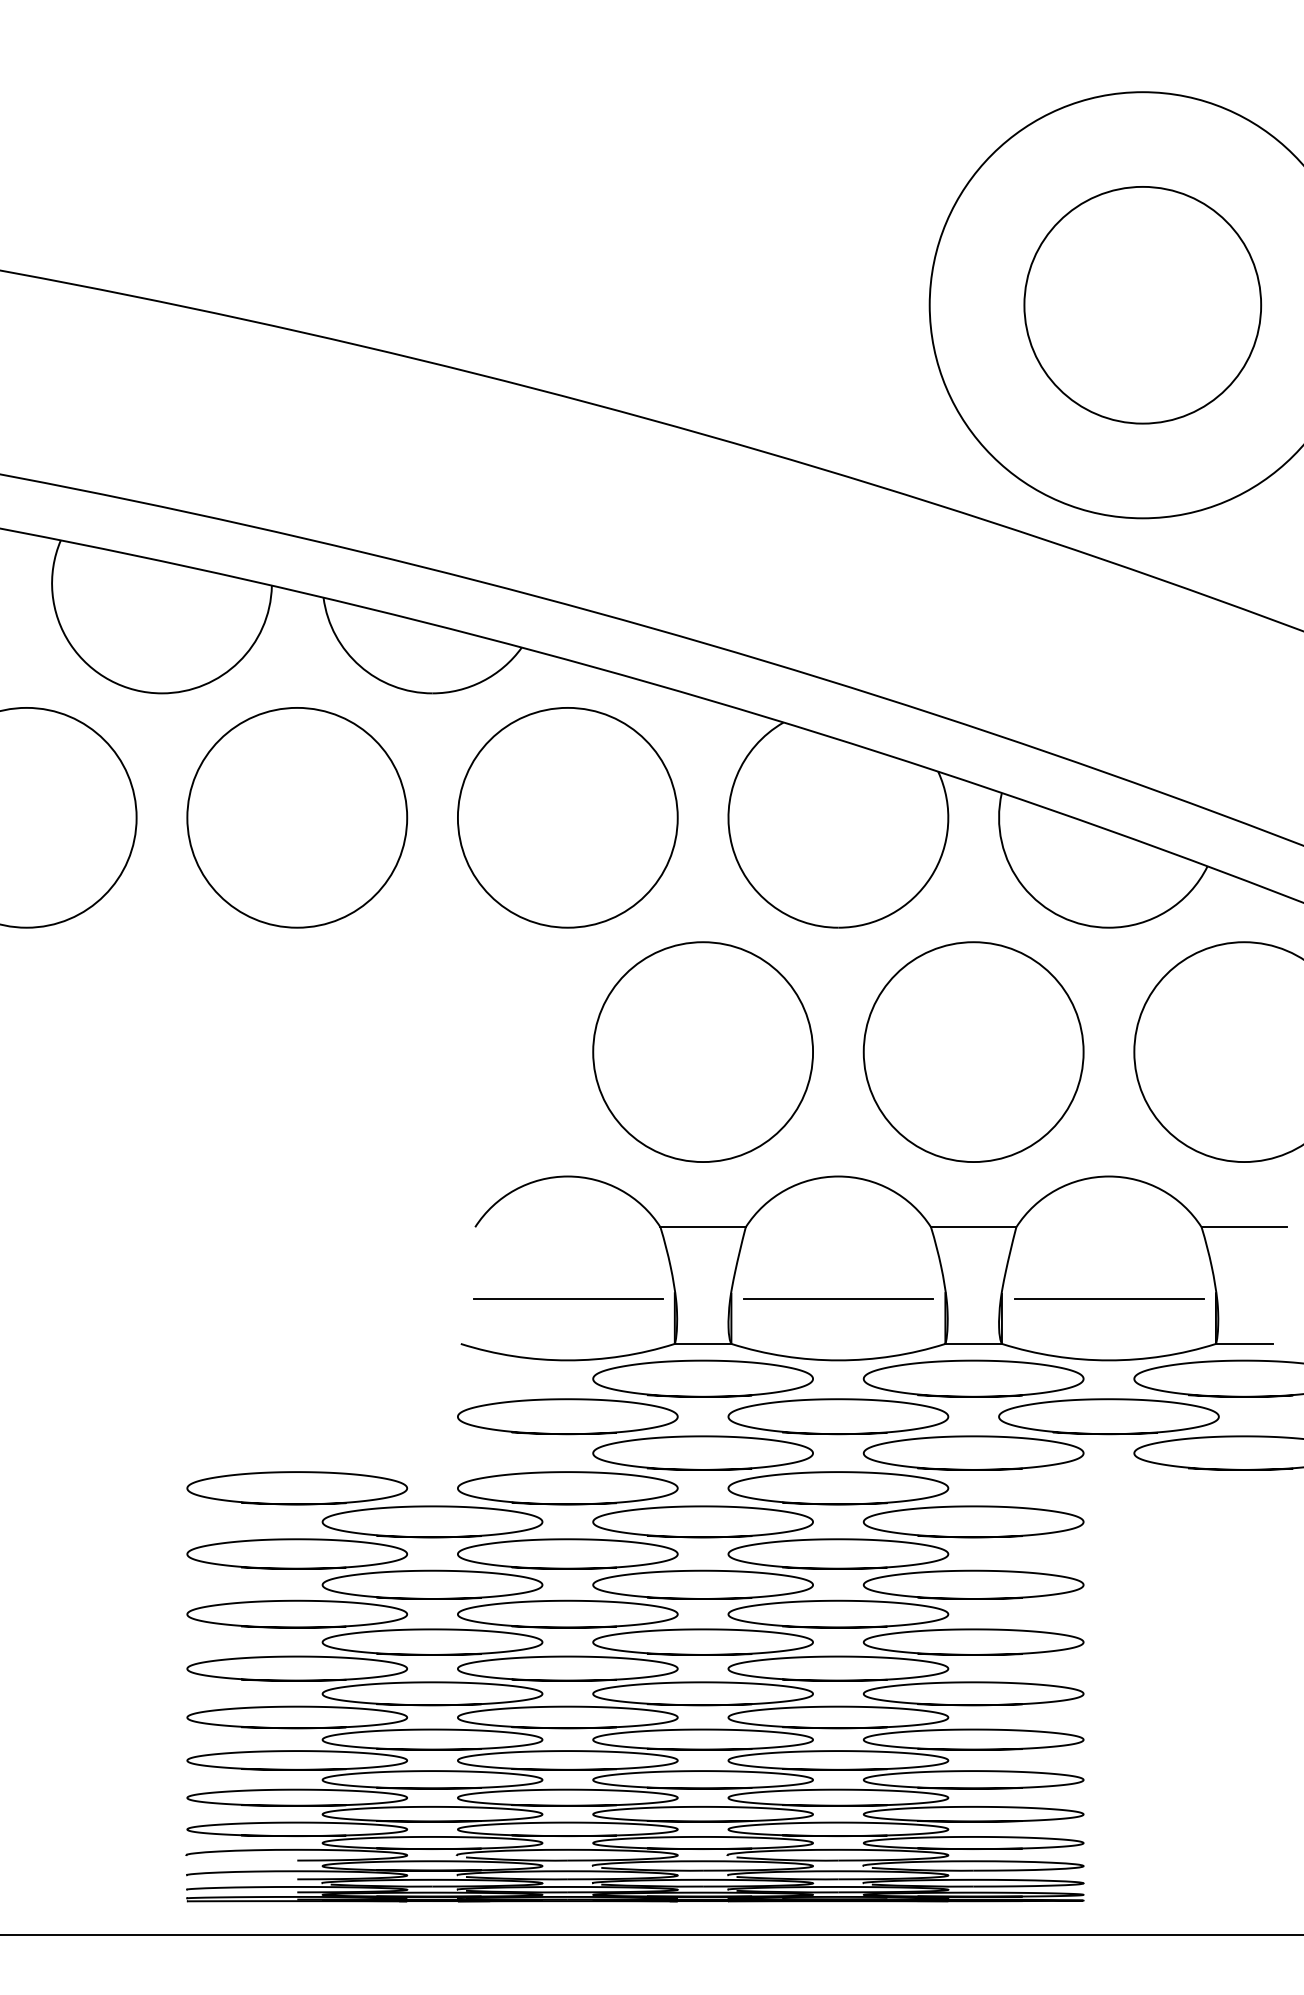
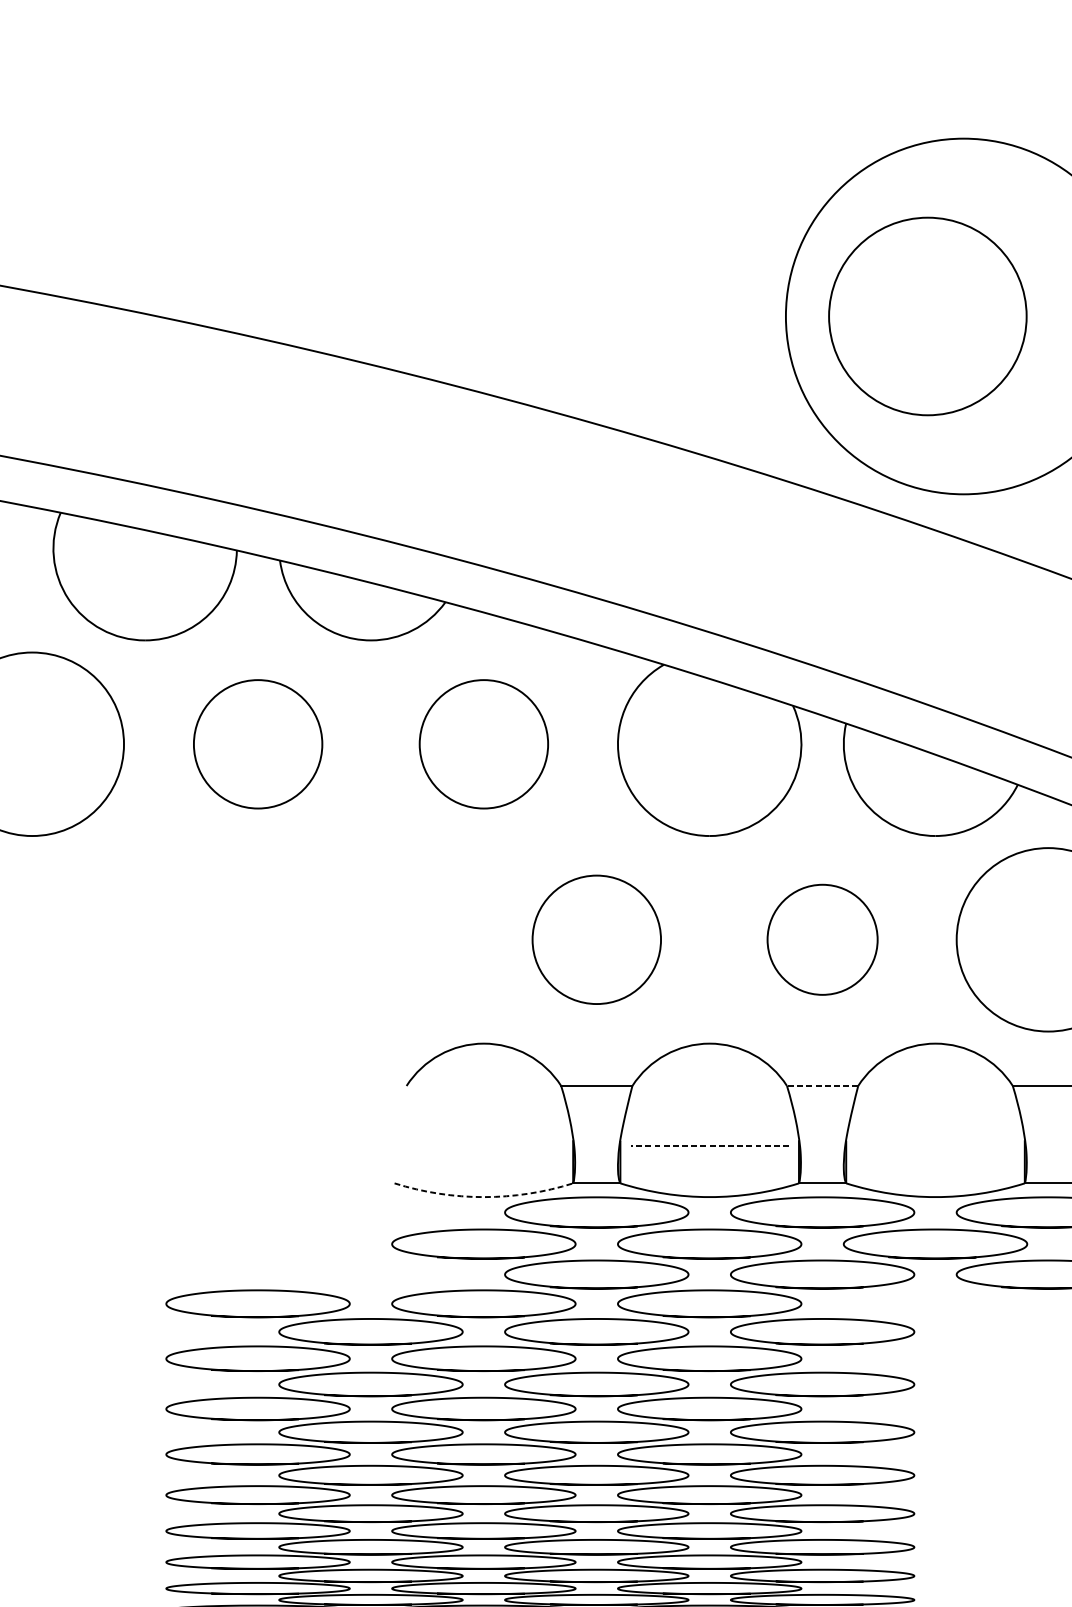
circle: (1142, 305) -> (927, 316), moved
circle: (297, 817) -> (258, 744), size x0.7
circle: (567, 817) -> (483, 744), size x0.7
circle: (703, 1052) -> (597, 940), size x0.7
circle: (973, 1052) -> (822, 940), size x0.6
line: (973, 1227) -> (822, 1086), solid -> dashed
line: (567, 1298) -> (483, 1145), removed
line: (838, 1298) -> (709, 1145), solid -> dashed
line: (1108, 1298) -> (935, 1145), removed
arc: (567, 1360) -> (483, 1197), solid -> dashed

